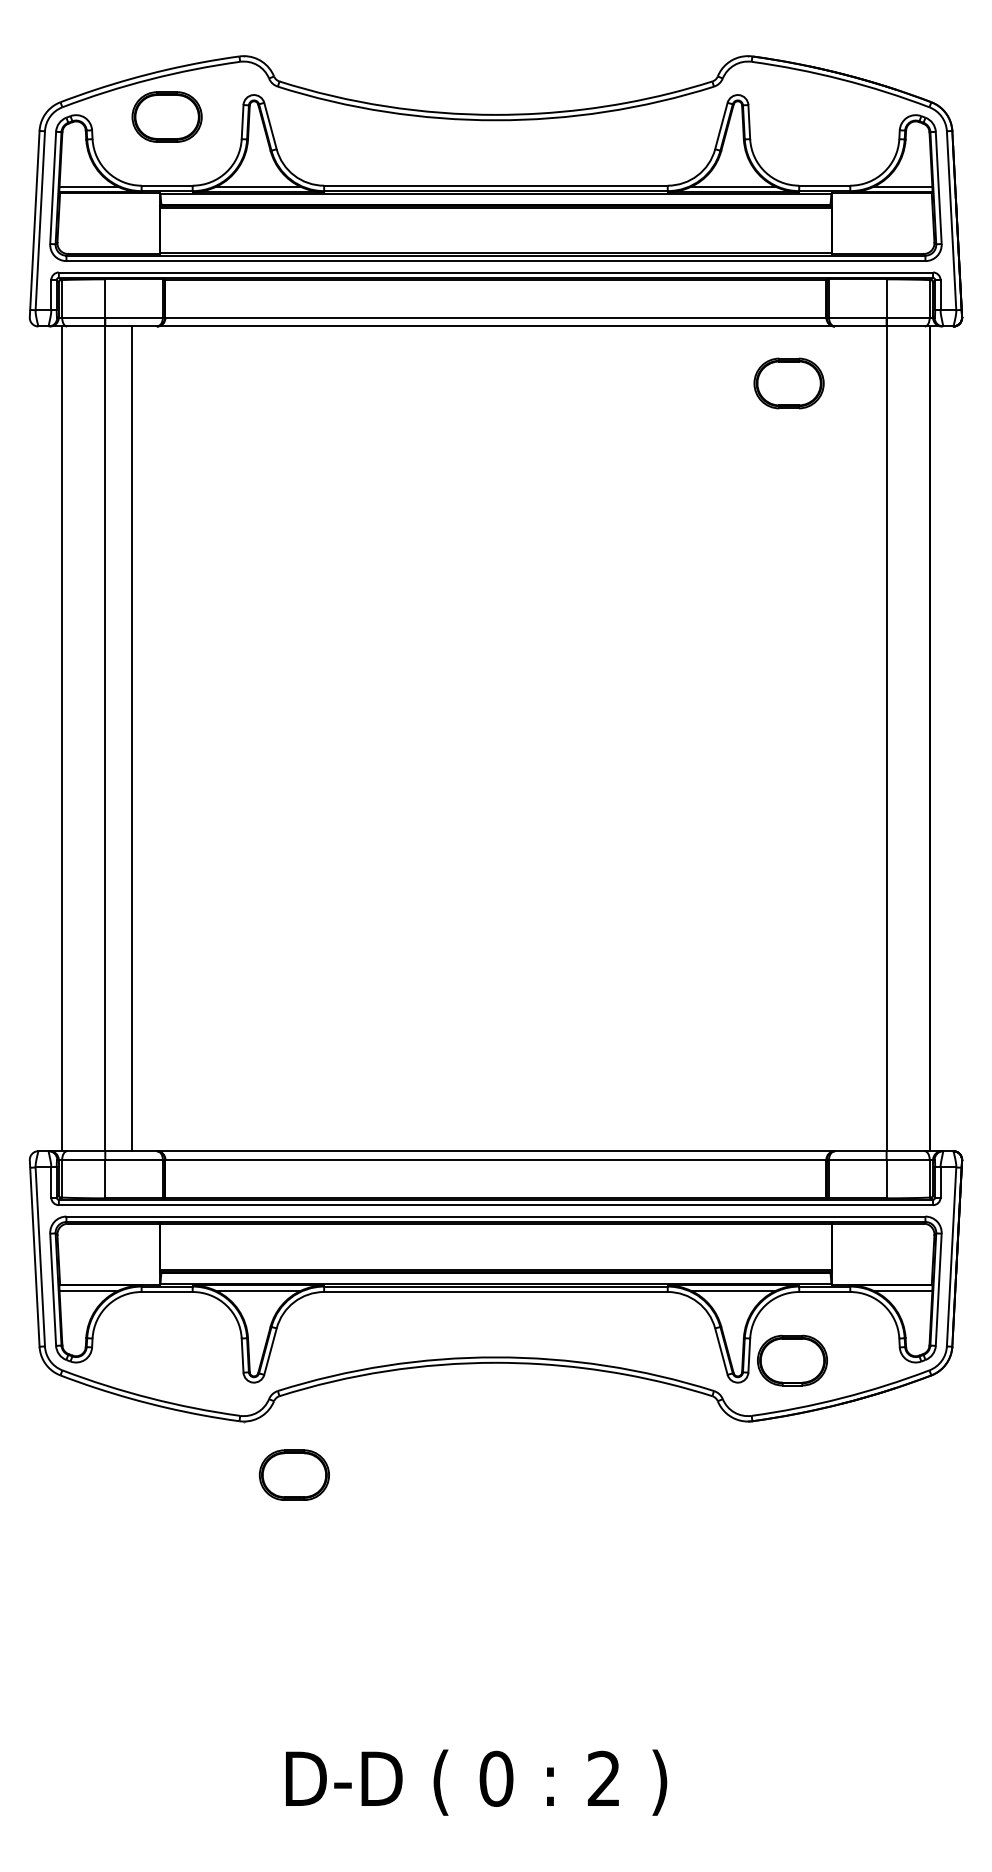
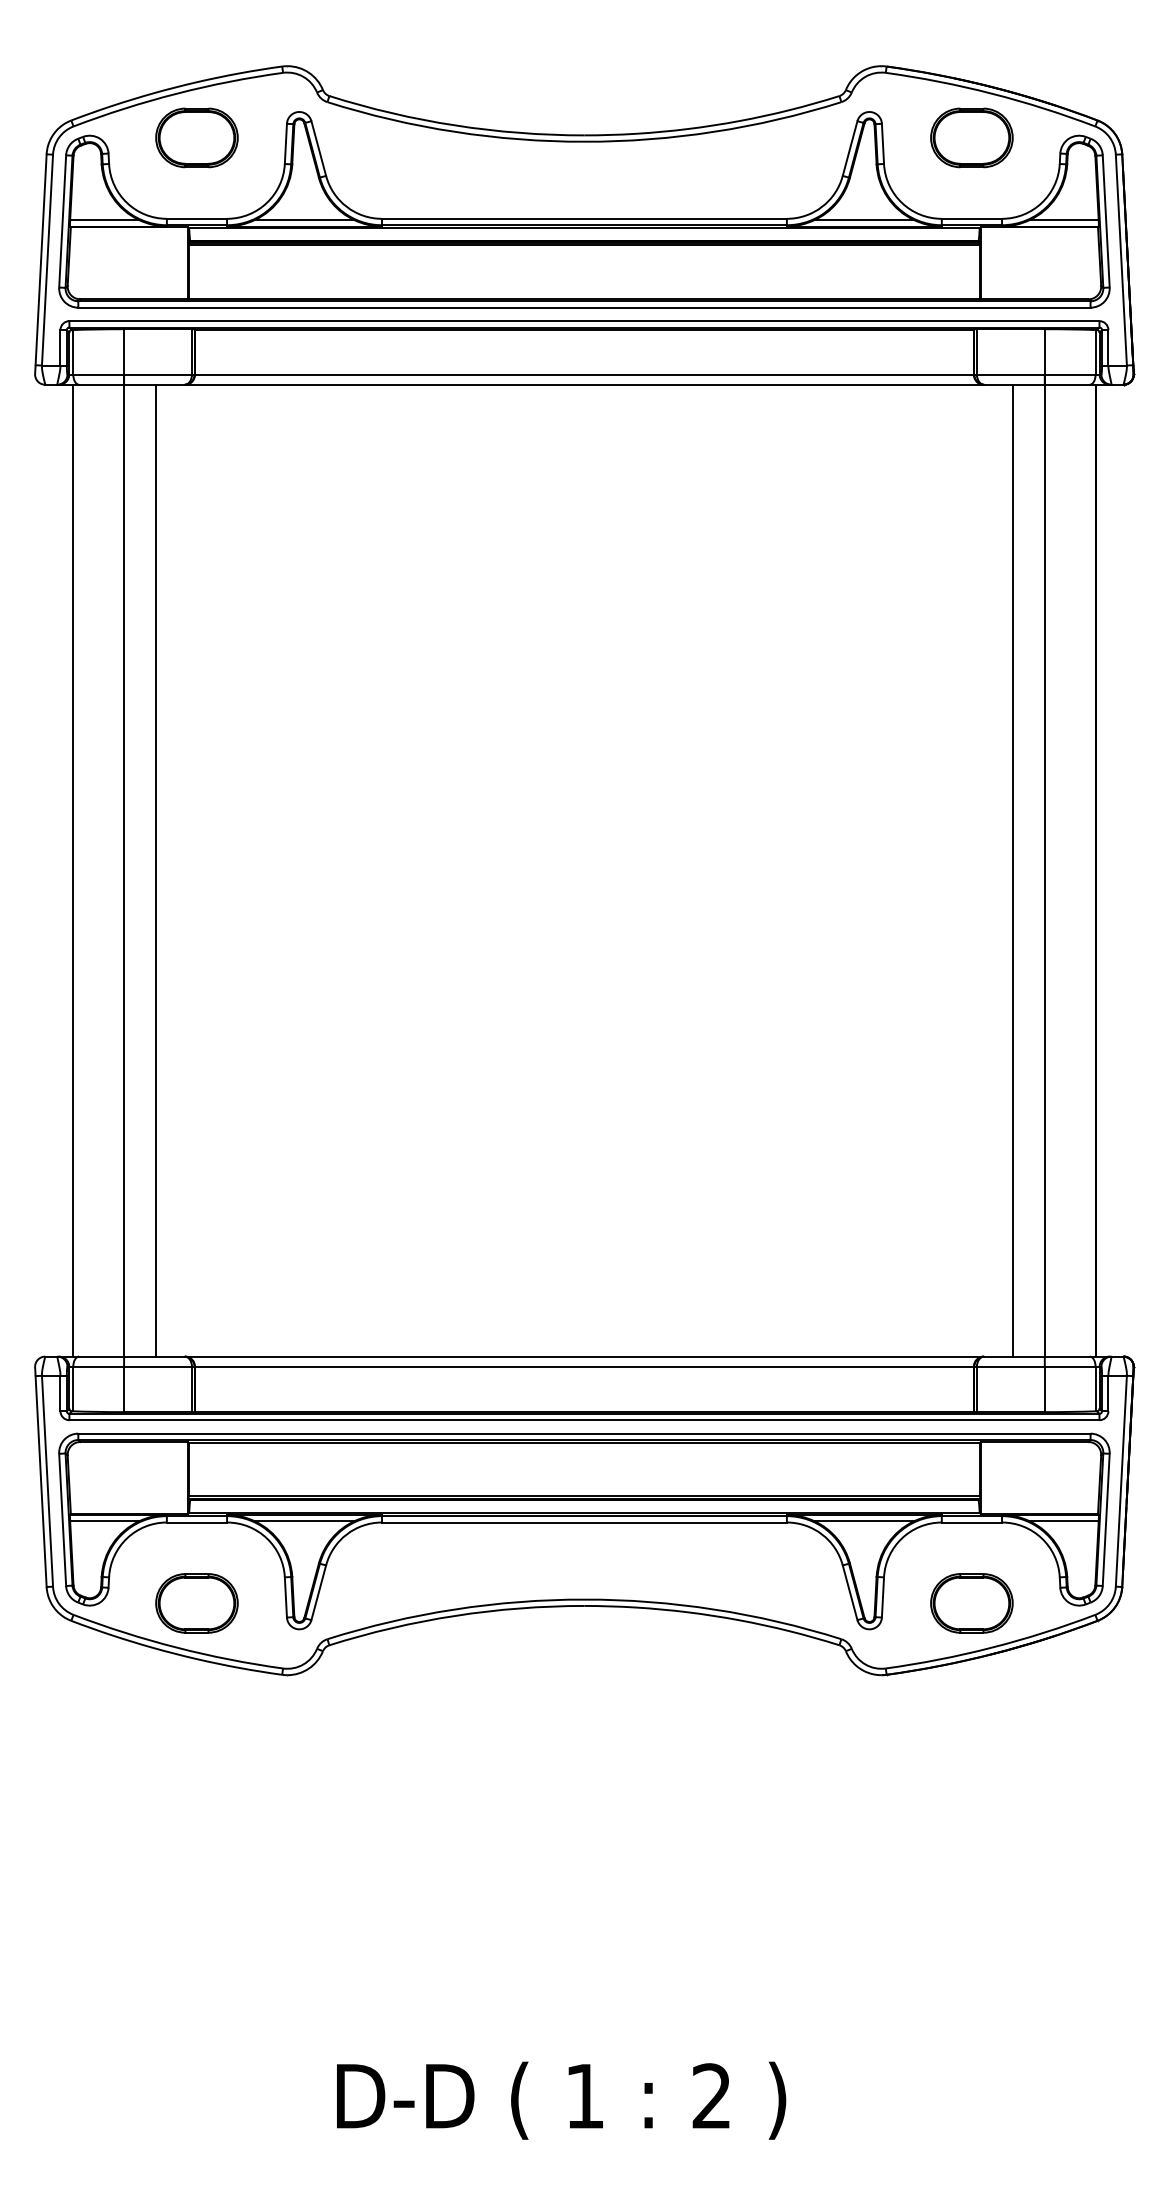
part: (788, 383) -> (971, 137), moved
line: (859, 738) -> (1012, 870), added
part: (792, 1360) -> (971, 1603), moved
part: (294, 1475) -> (196, 1603), moved
text: (496, 1779) -> (584, 2096), 0 -> 1

